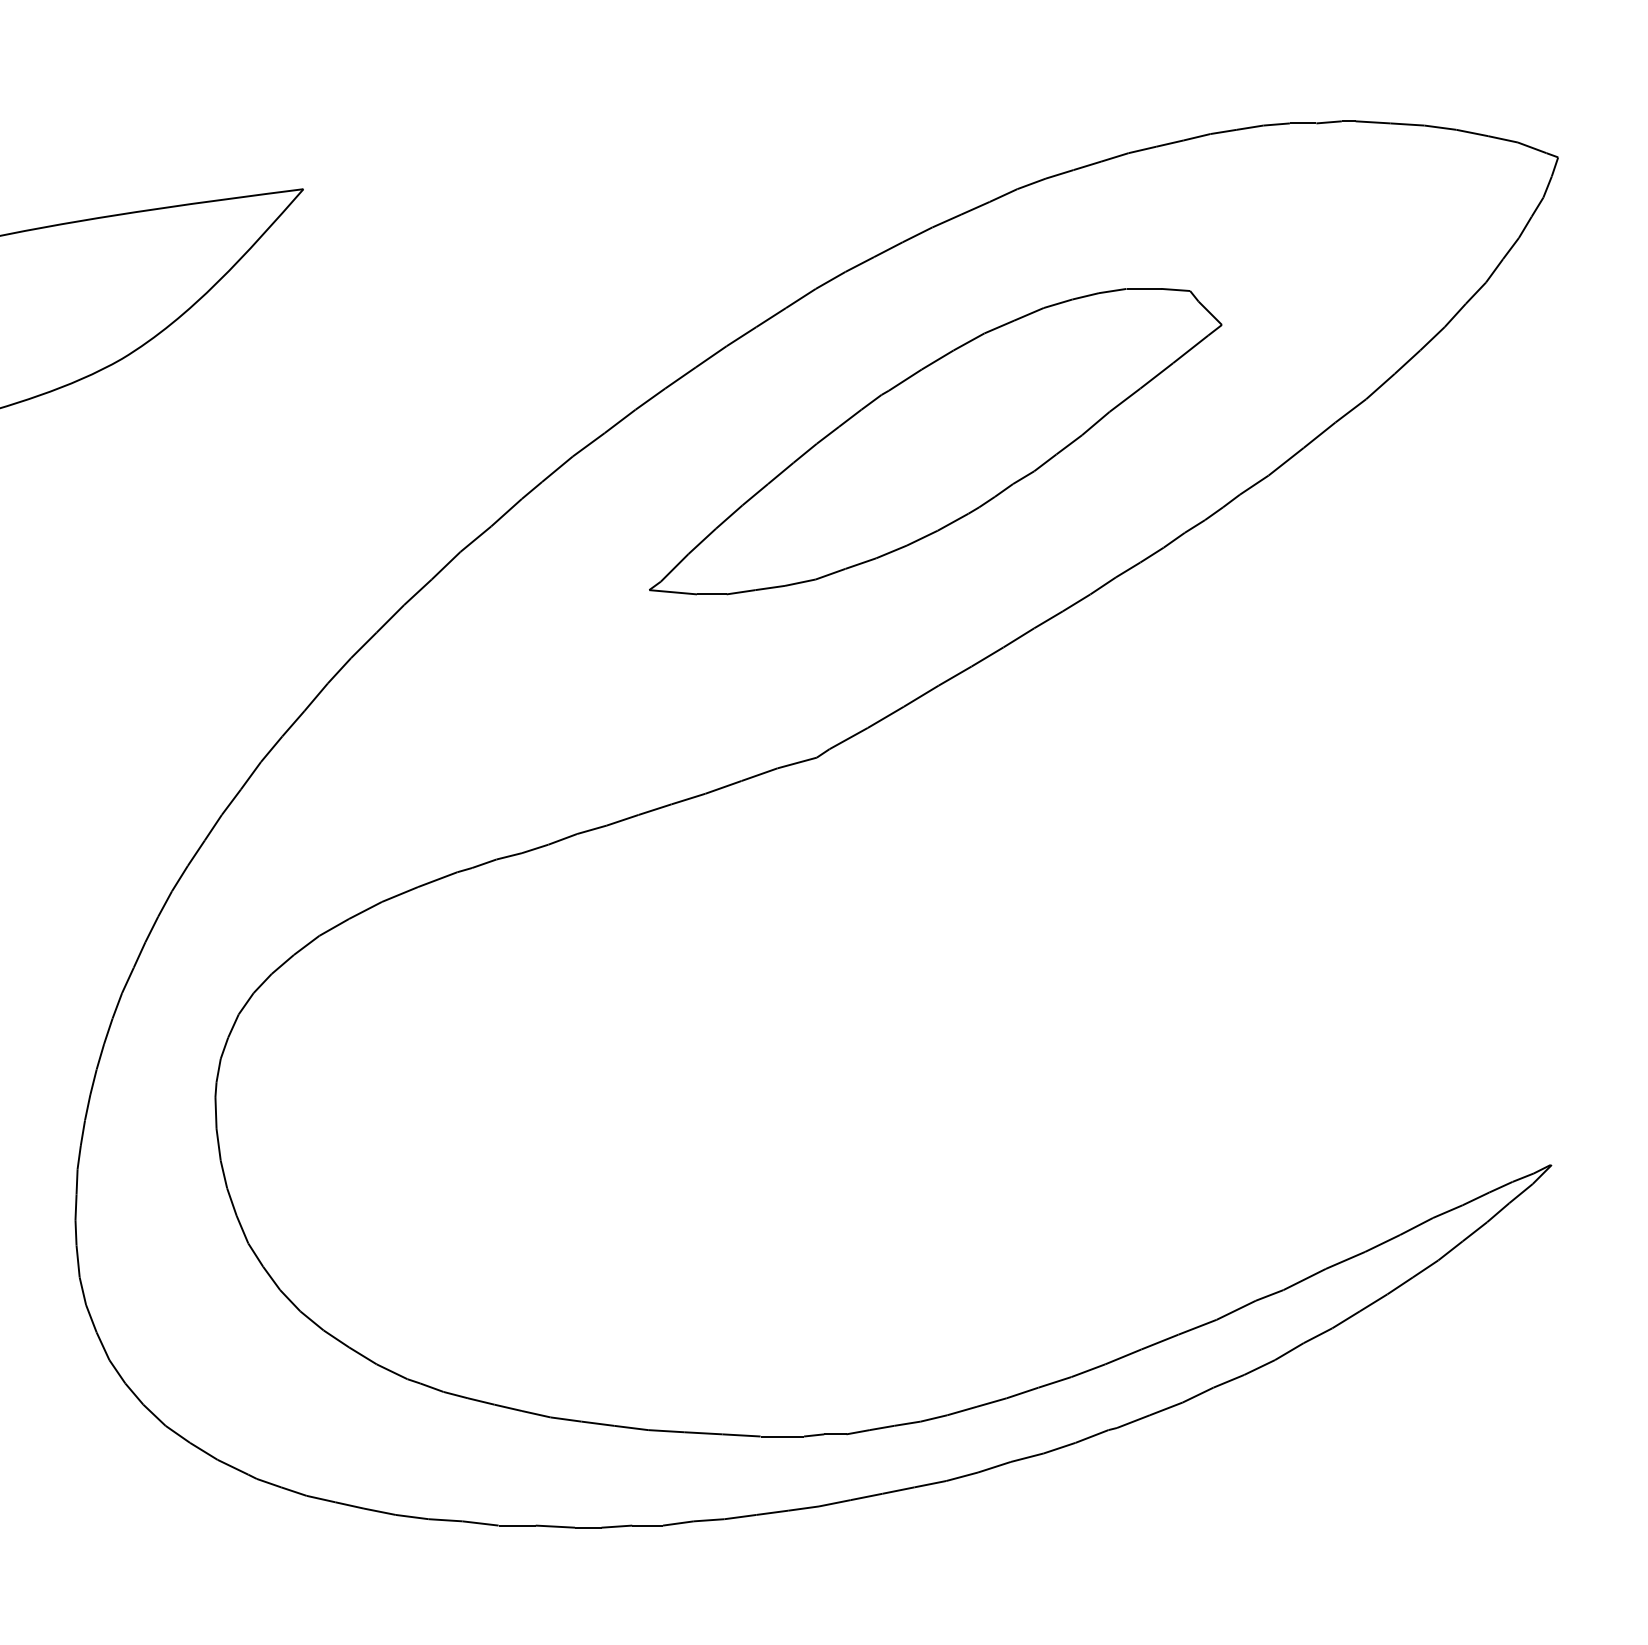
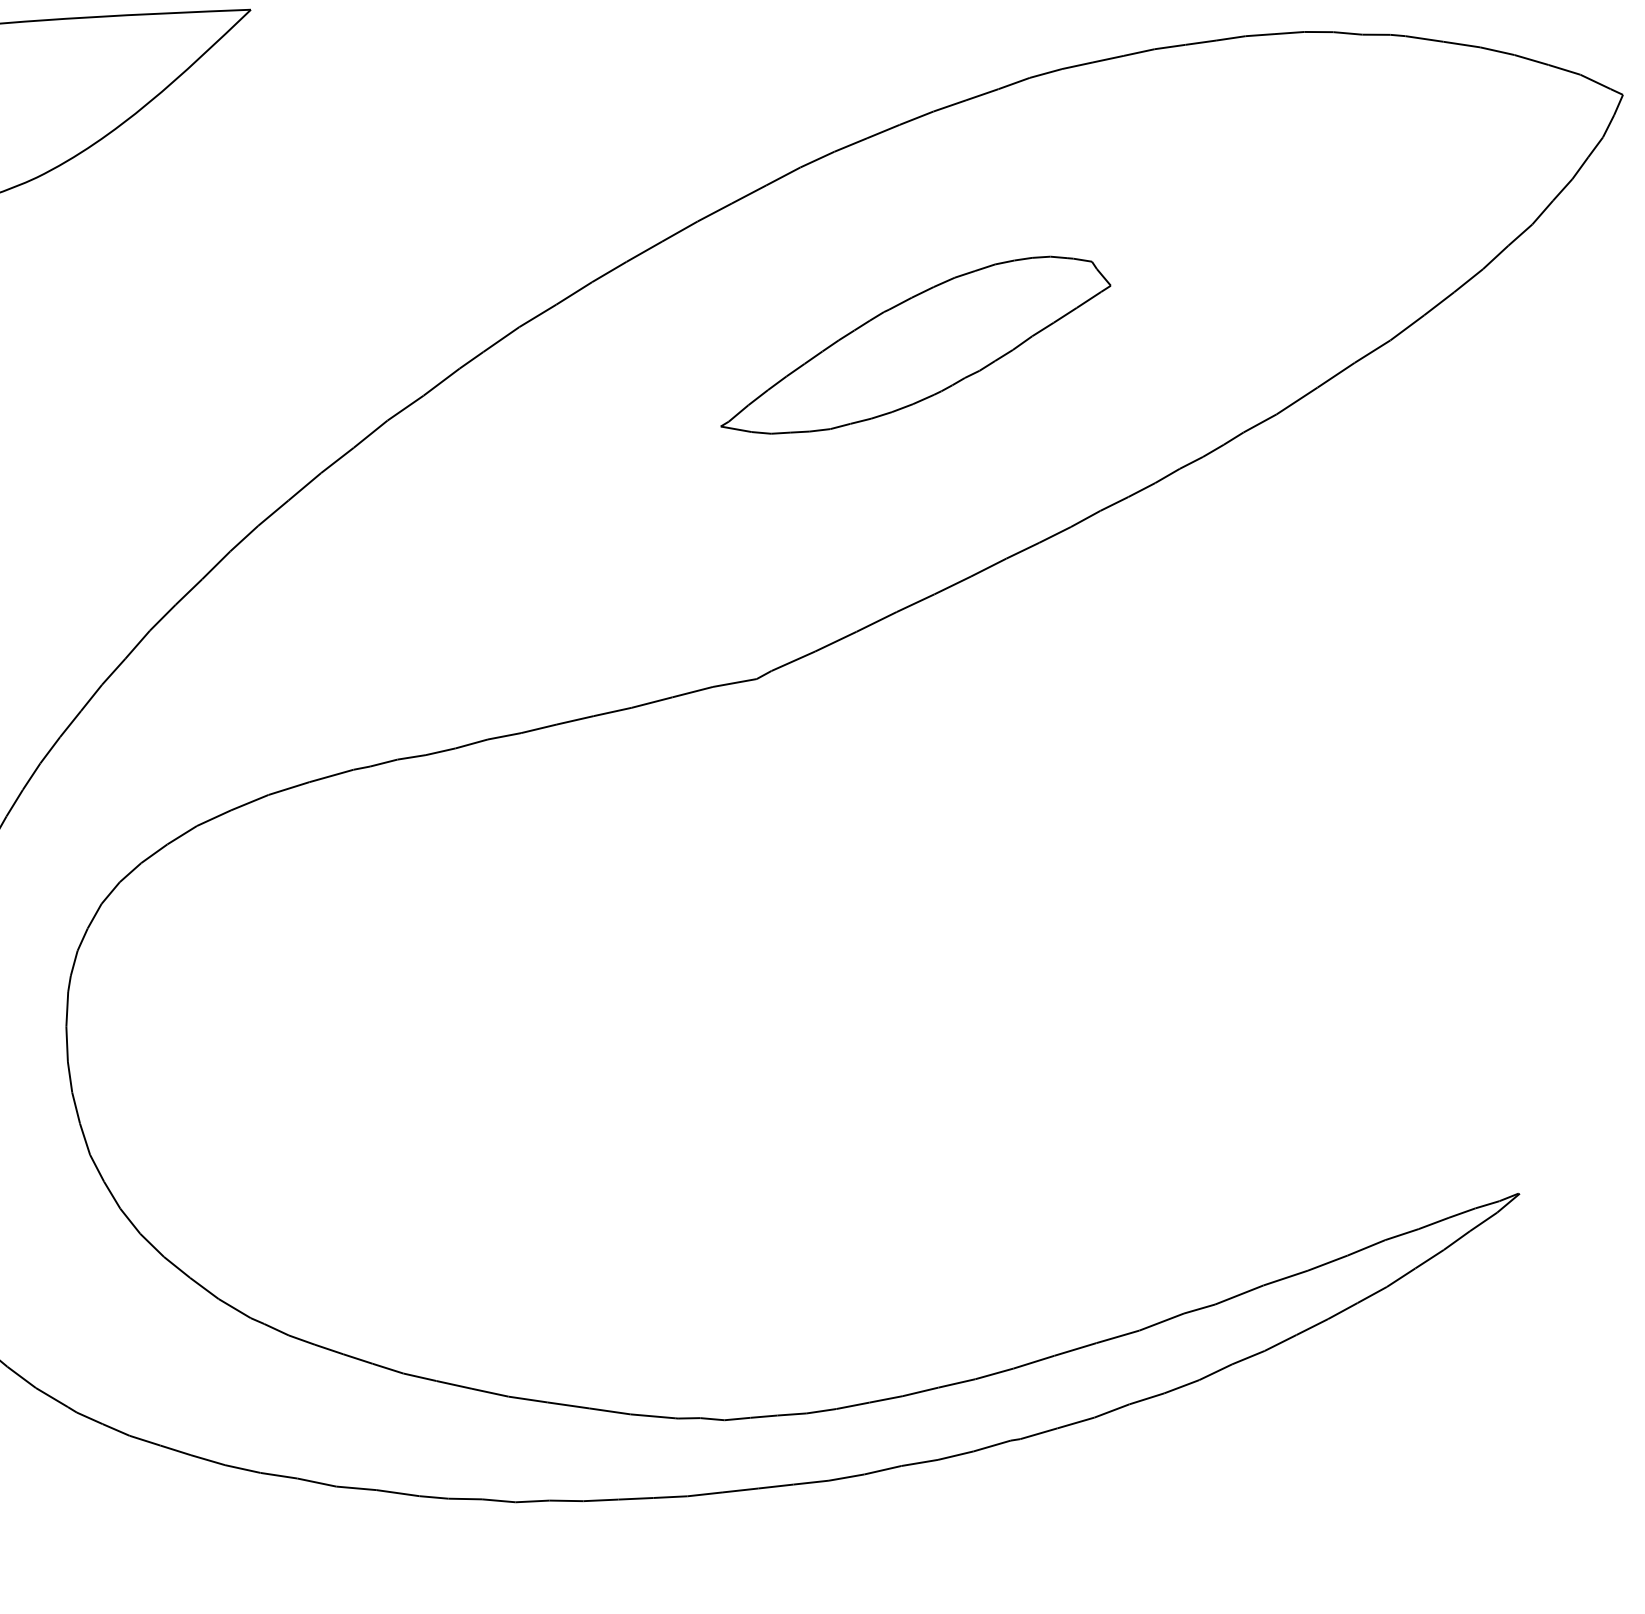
part: (935, 441) -> (916, 345), size x0.6

